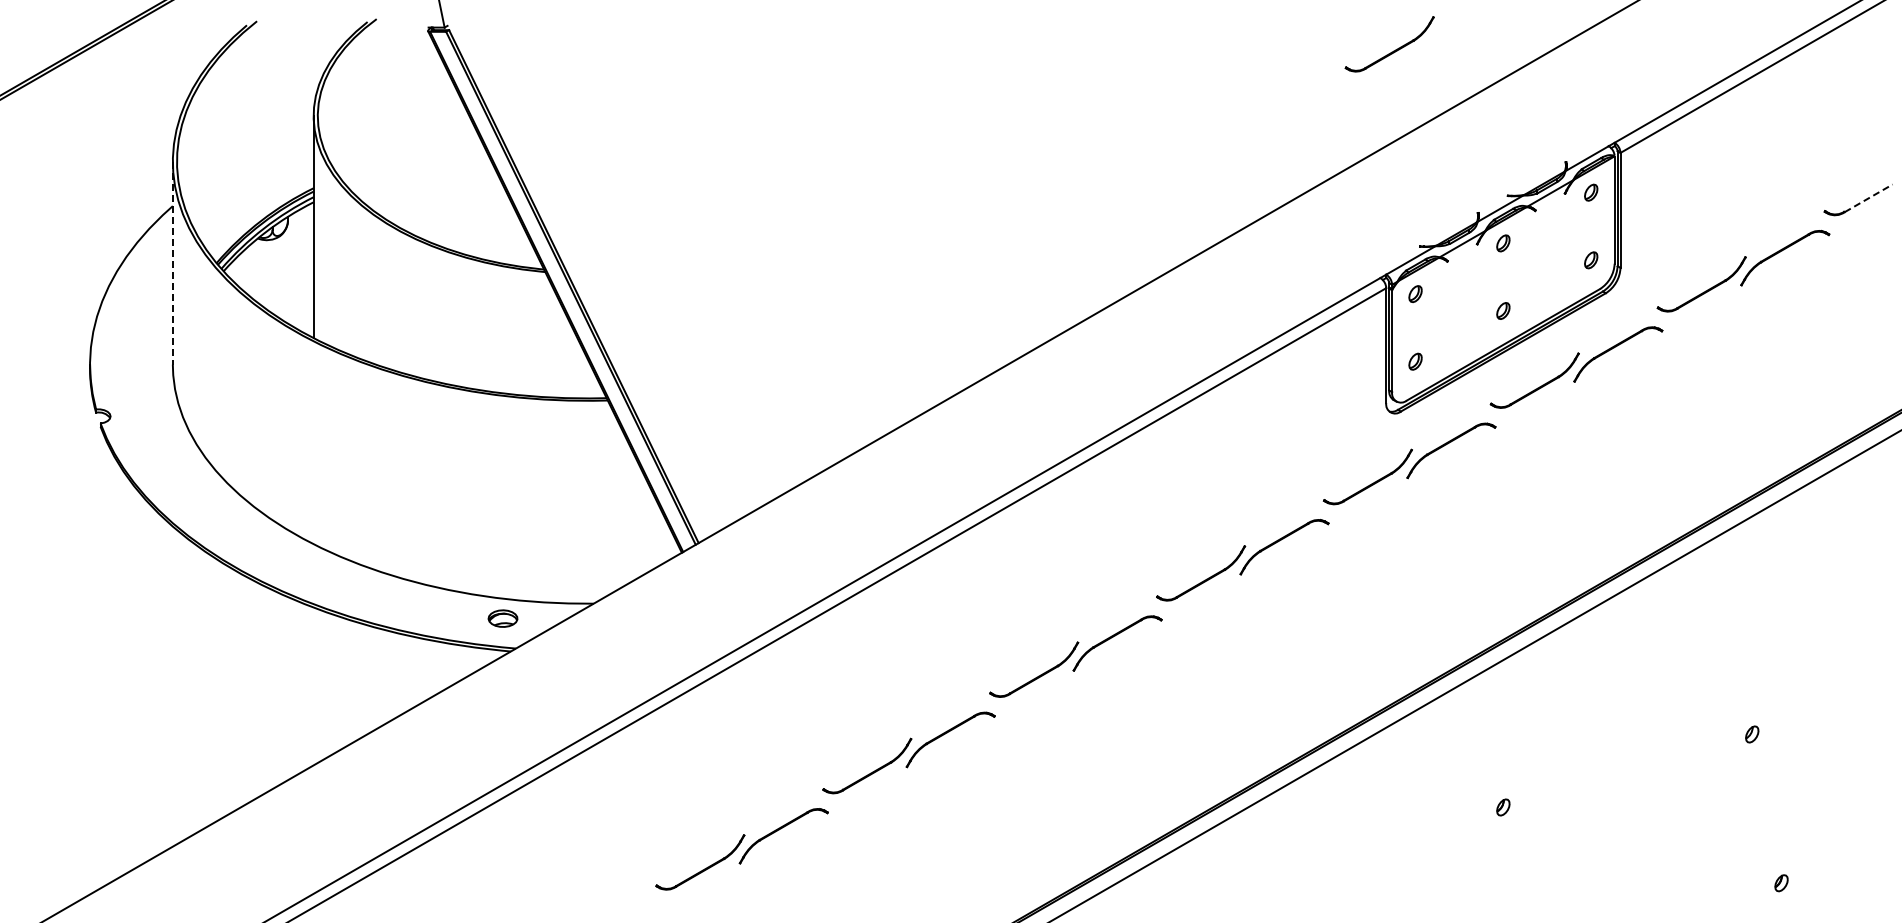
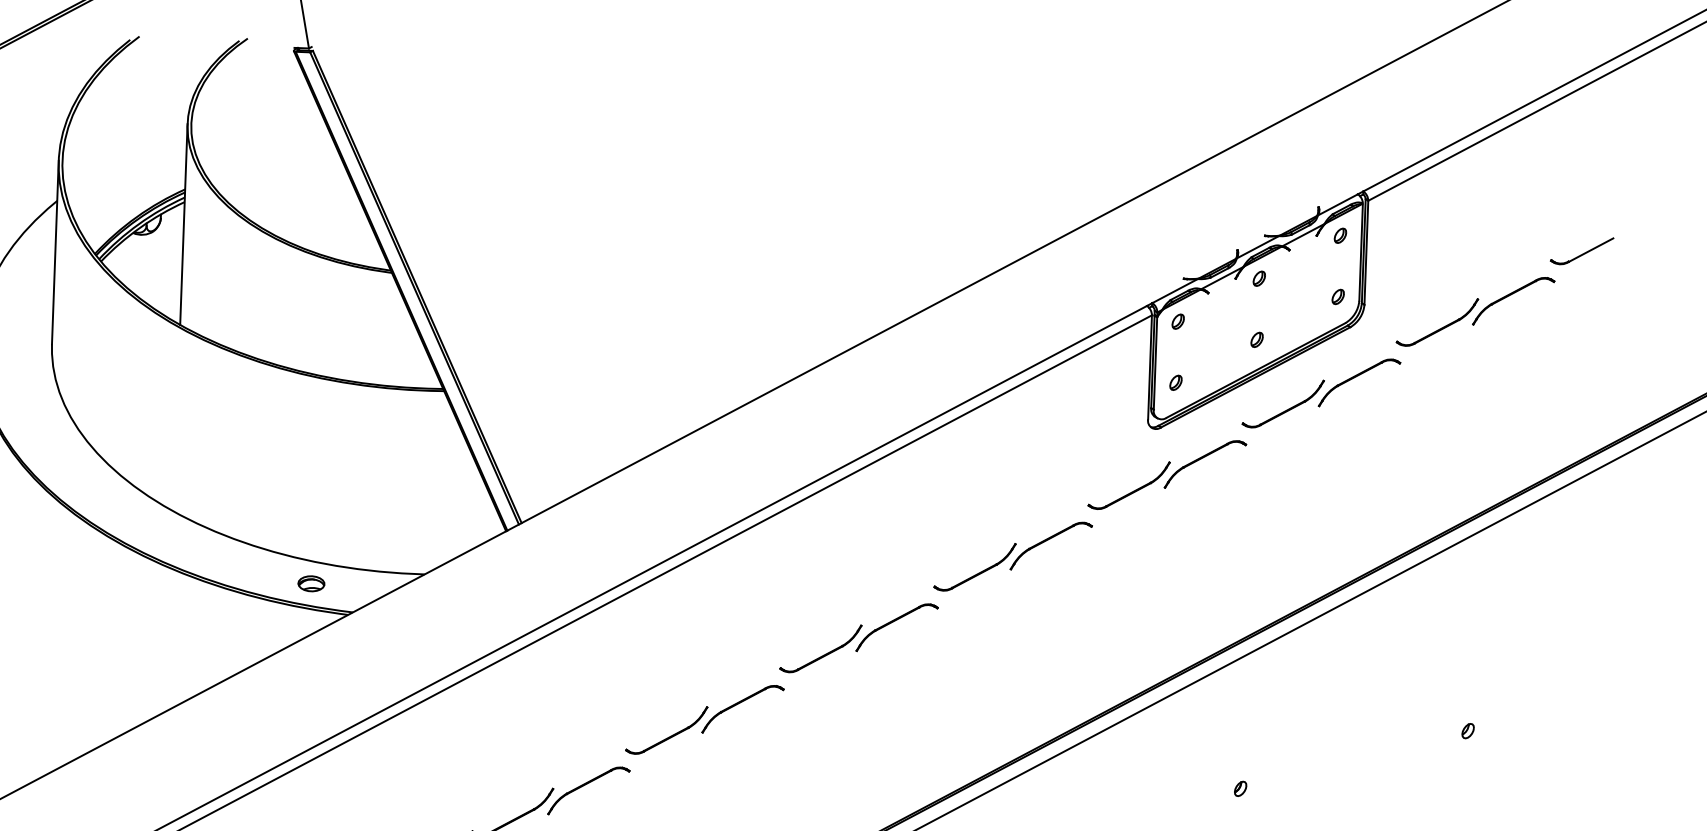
part: (1393, 50) -> (1166, 100), removed
line: (1868, 198) -> (1591, 250), dashed -> solid
line: (172, 263) -> (55, 252), dashed -> solid
part: (502, 618) -> (310, 583), moved

